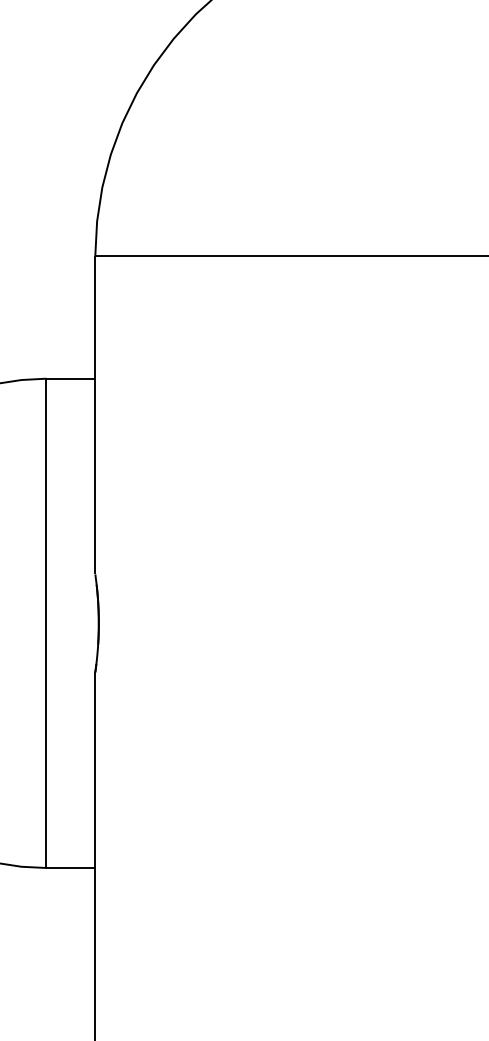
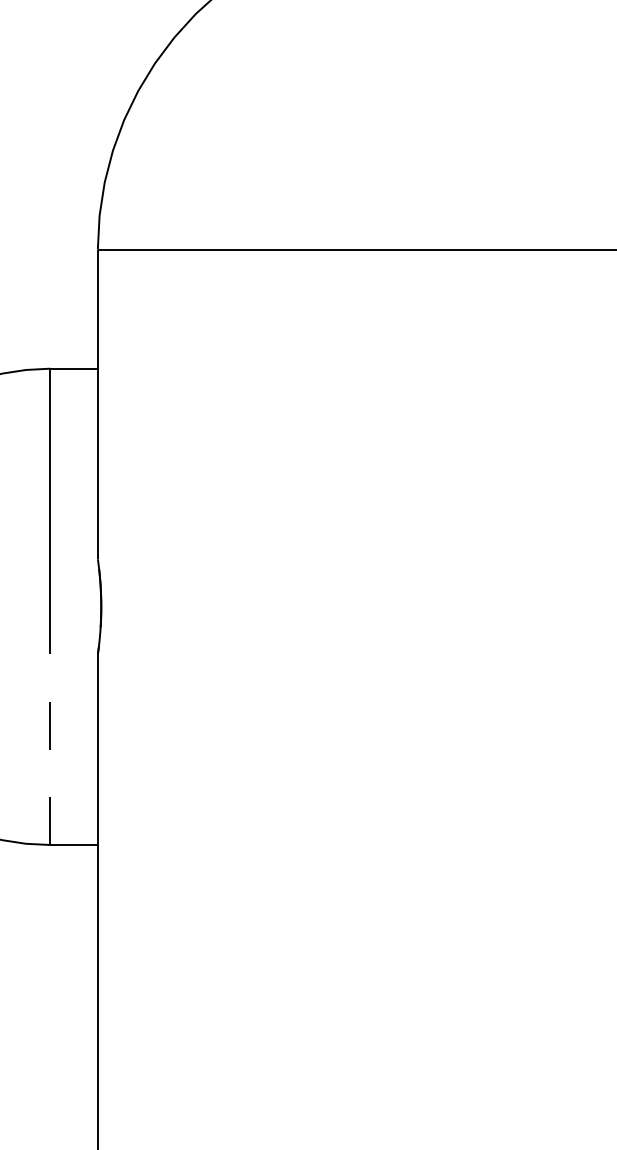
line: (46, 746) -> (50, 726), solid -> dashed

